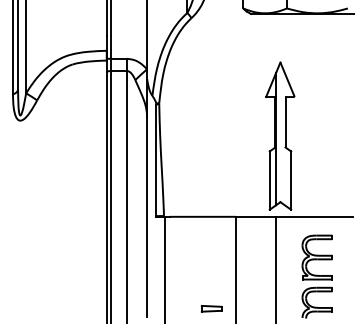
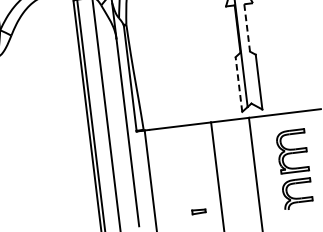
line: (285, 122) -> (247, 28), solid -> dashed
line: (269, 180) -> (238, 84), solid -> dashed
part: (211, 308) -> (198, 211), size x0.7

